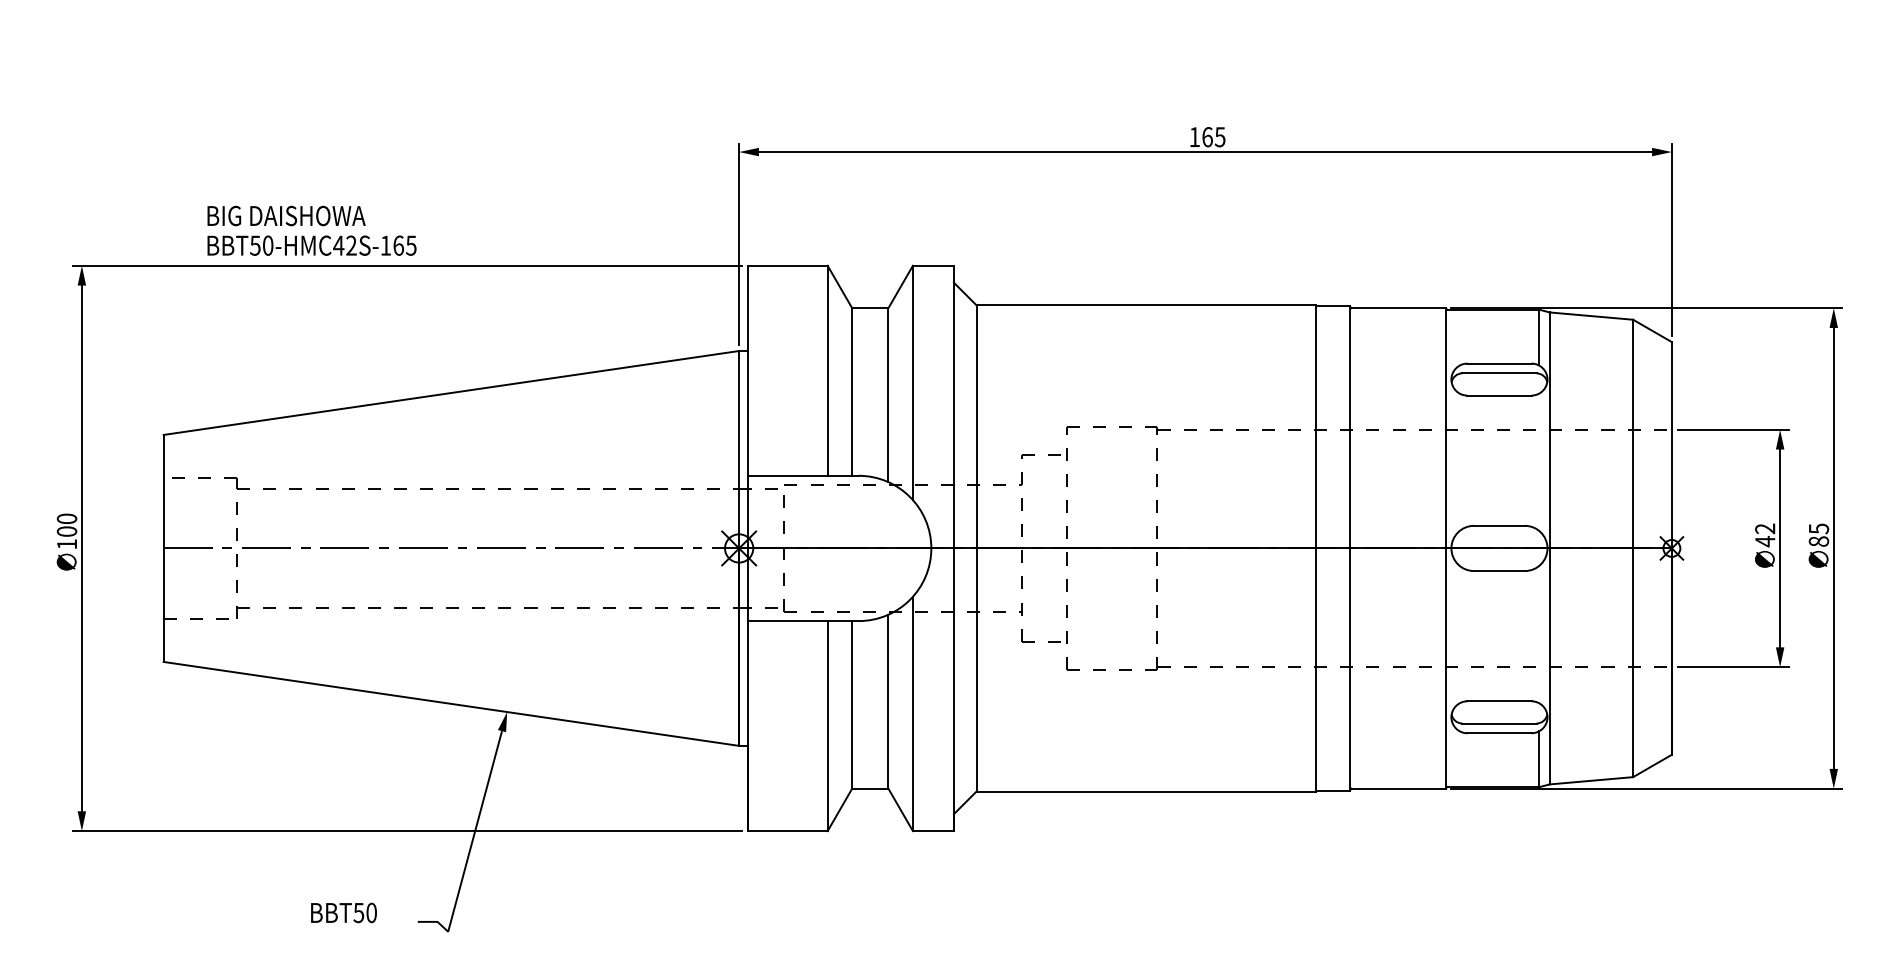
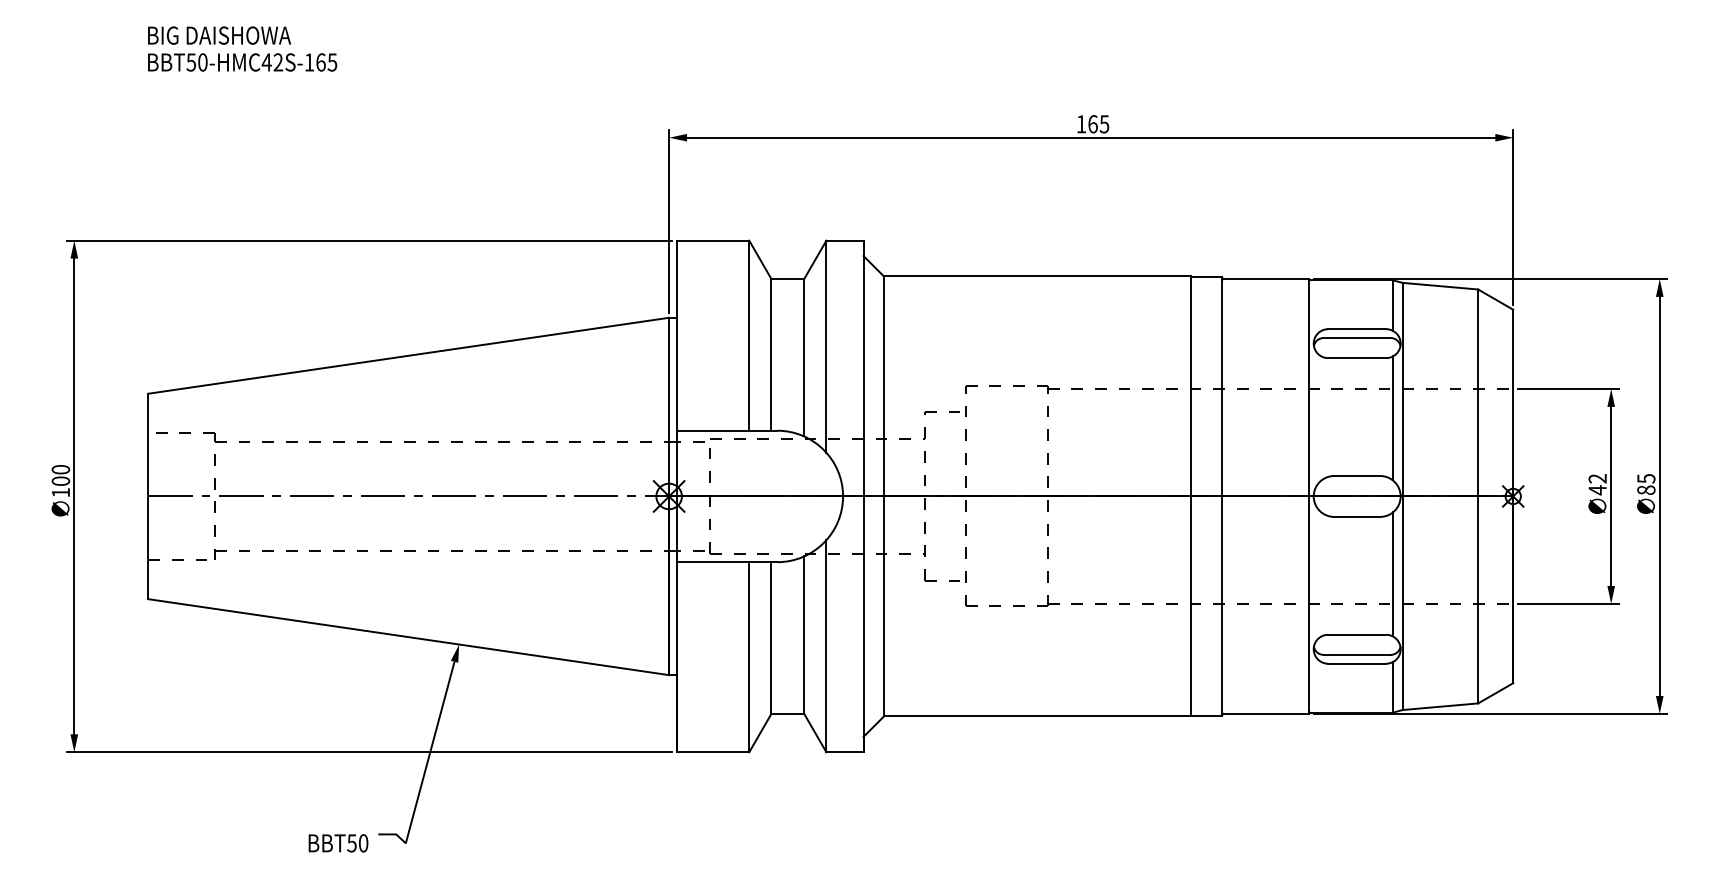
text: (311, 230) -> (242, 48), moved
line: (1539, 462) -> (1393, 418), added
line: (1539, 634) -> (1393, 574), added
text: (343, 913) -> (338, 843), moved

